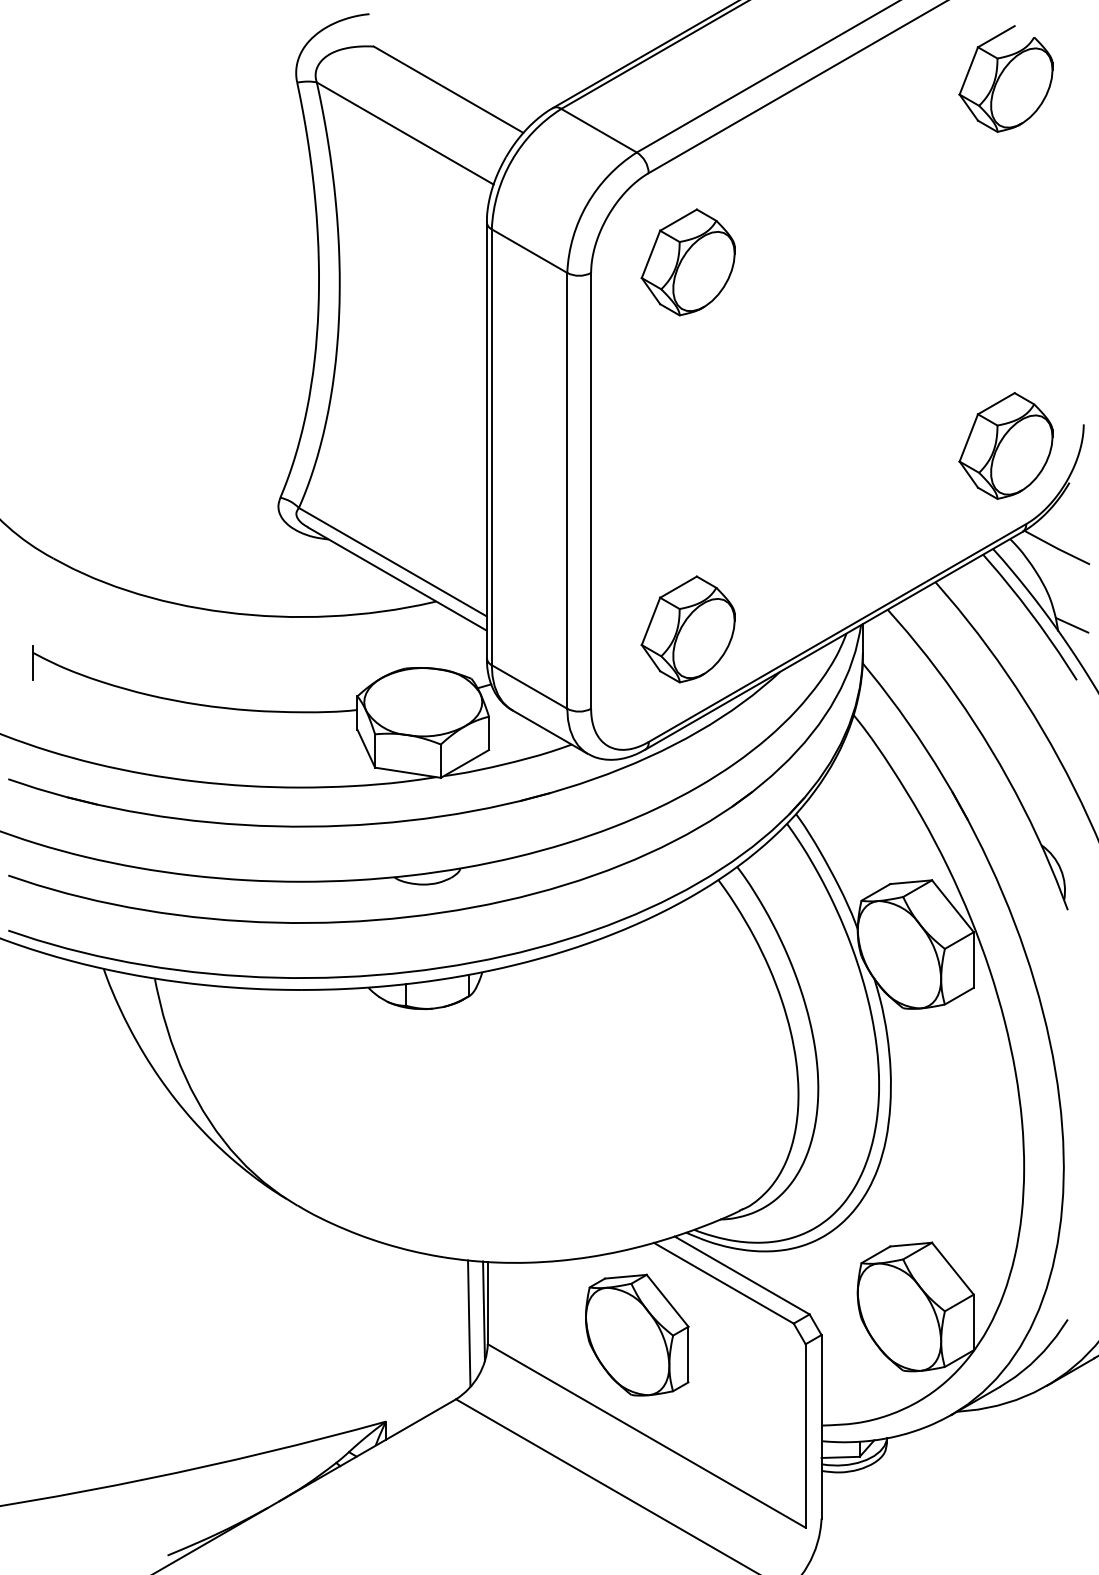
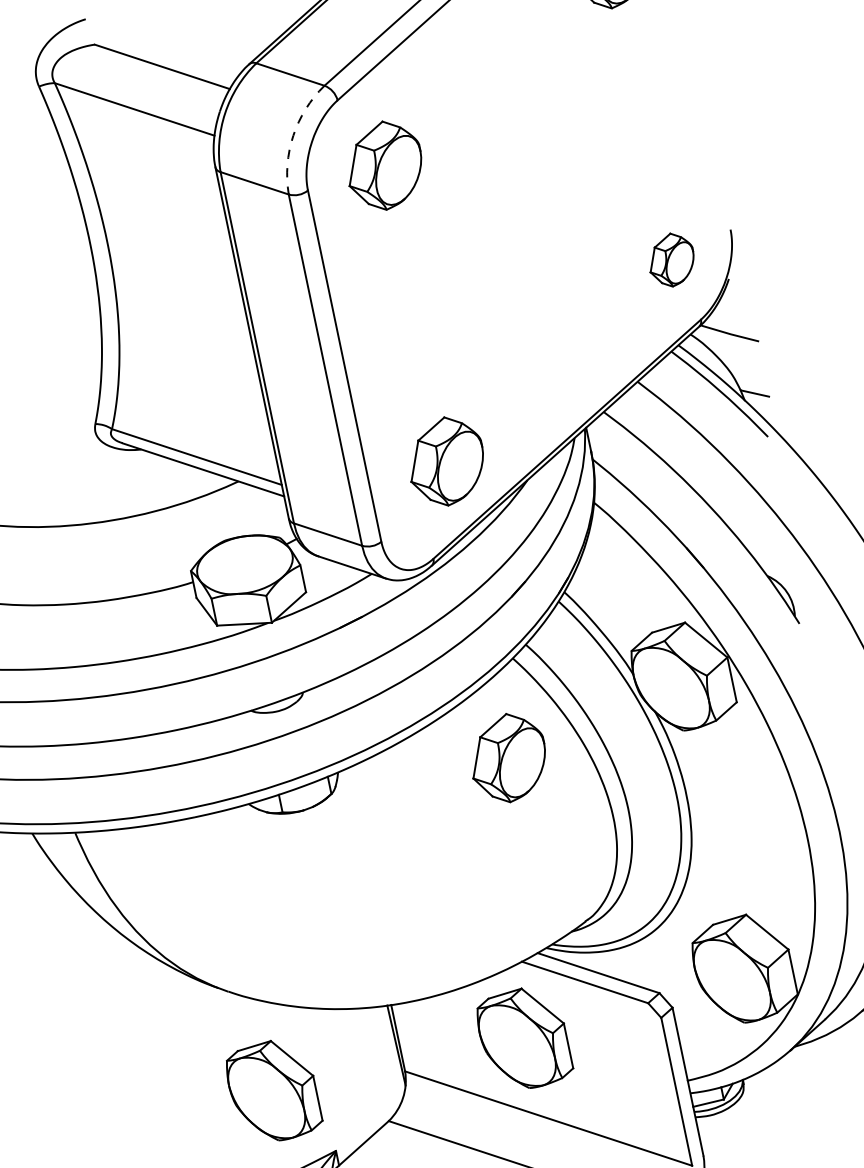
arc: (587, 204) -> (293, 135), solid -> dashed
part: (1005, 445) -> (671, 259), size x0.6
part: (687, 997) -> (507, 758), added
line: (469, 1323) -> (386, 1057), removed
part: (326, 1334) -> (273, 1090), added

